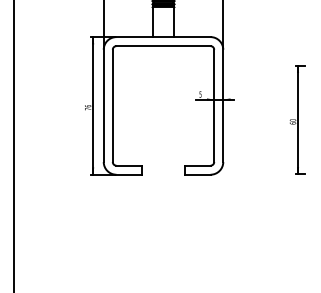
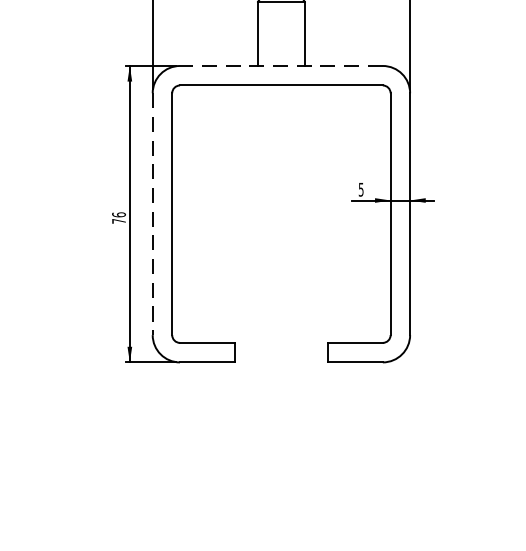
line: (163, 37) -> (281, 66), solid -> dashed
line: (103, 106) -> (152, 215), solid -> dashed

